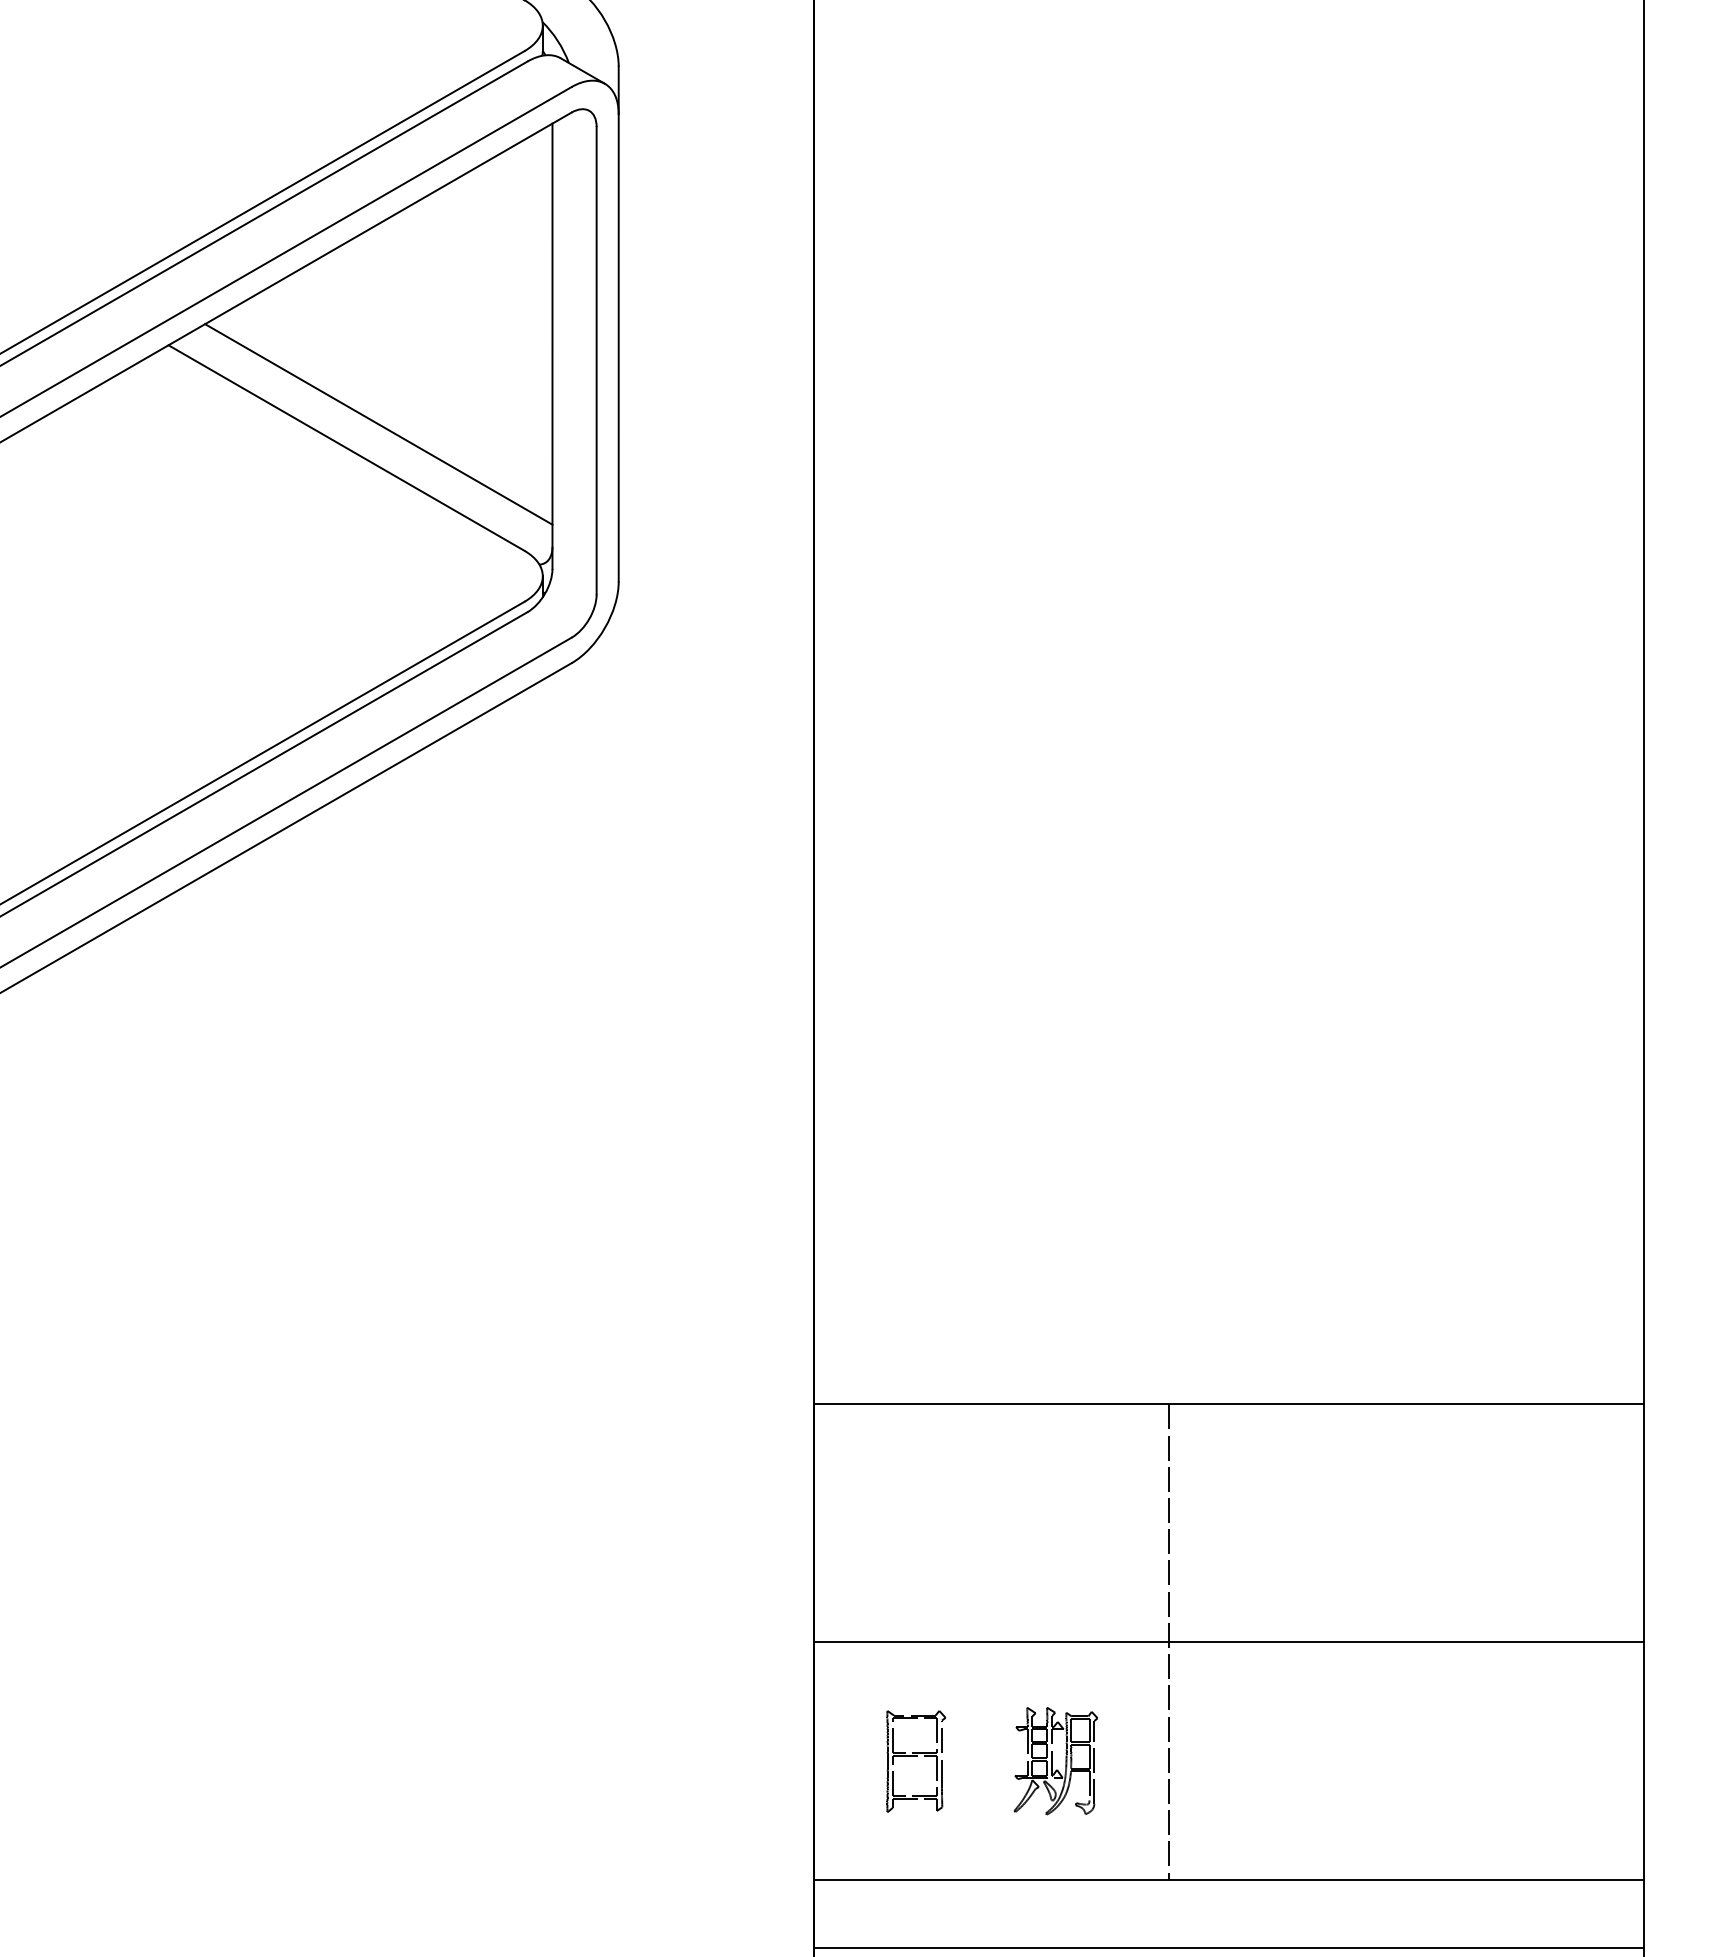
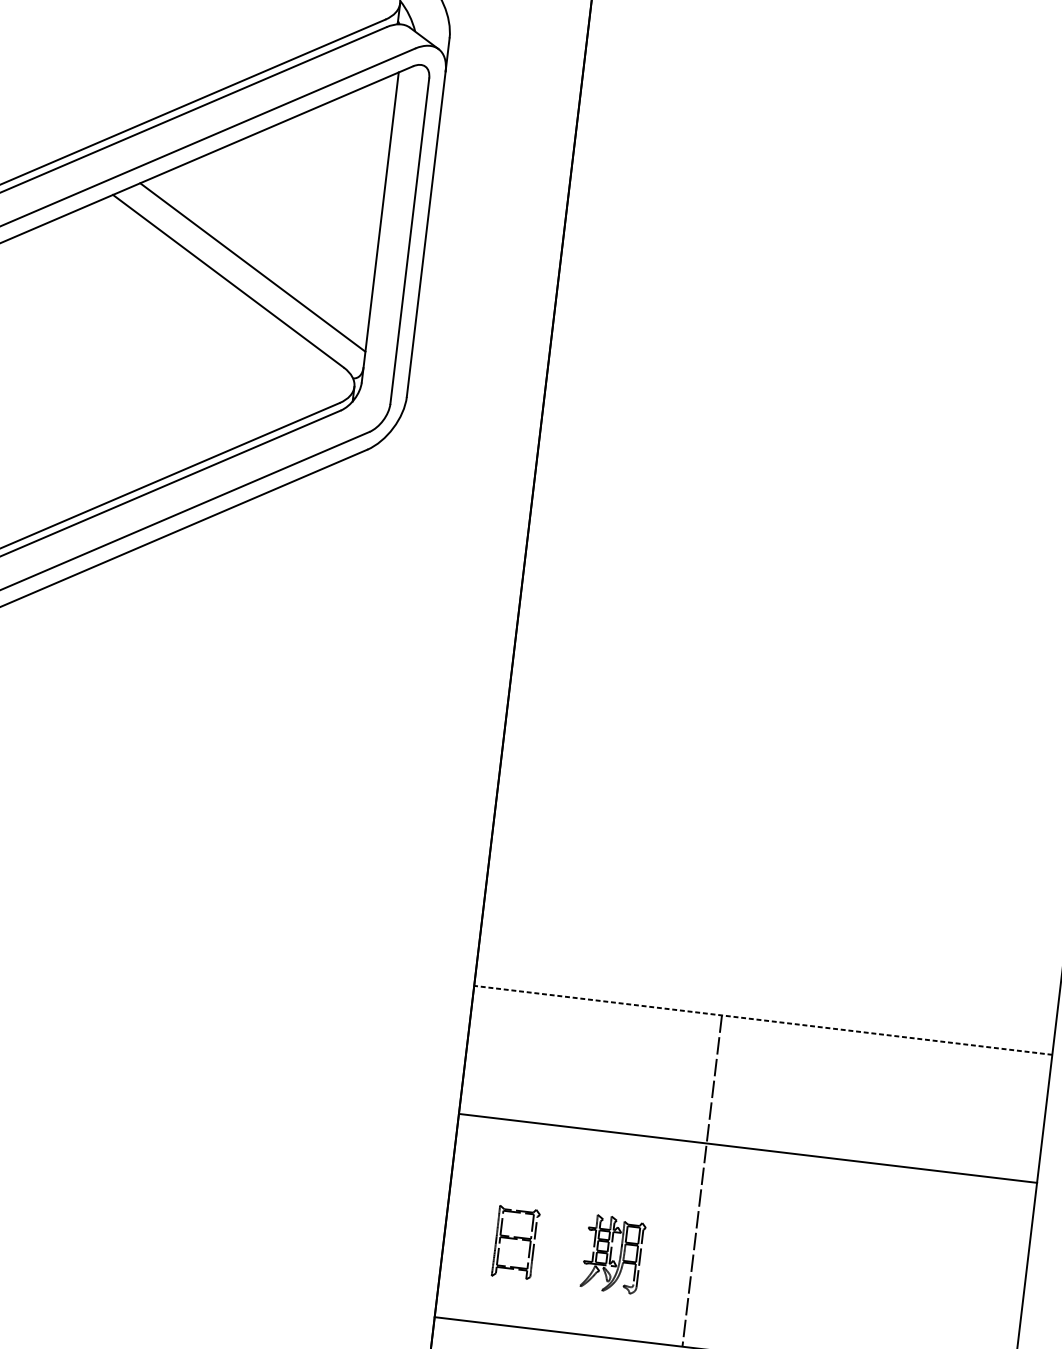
line: (1228, 1404) -> (763, 1020), solid -> dashed
line: (1228, 1642) -> (747, 1148), moved

